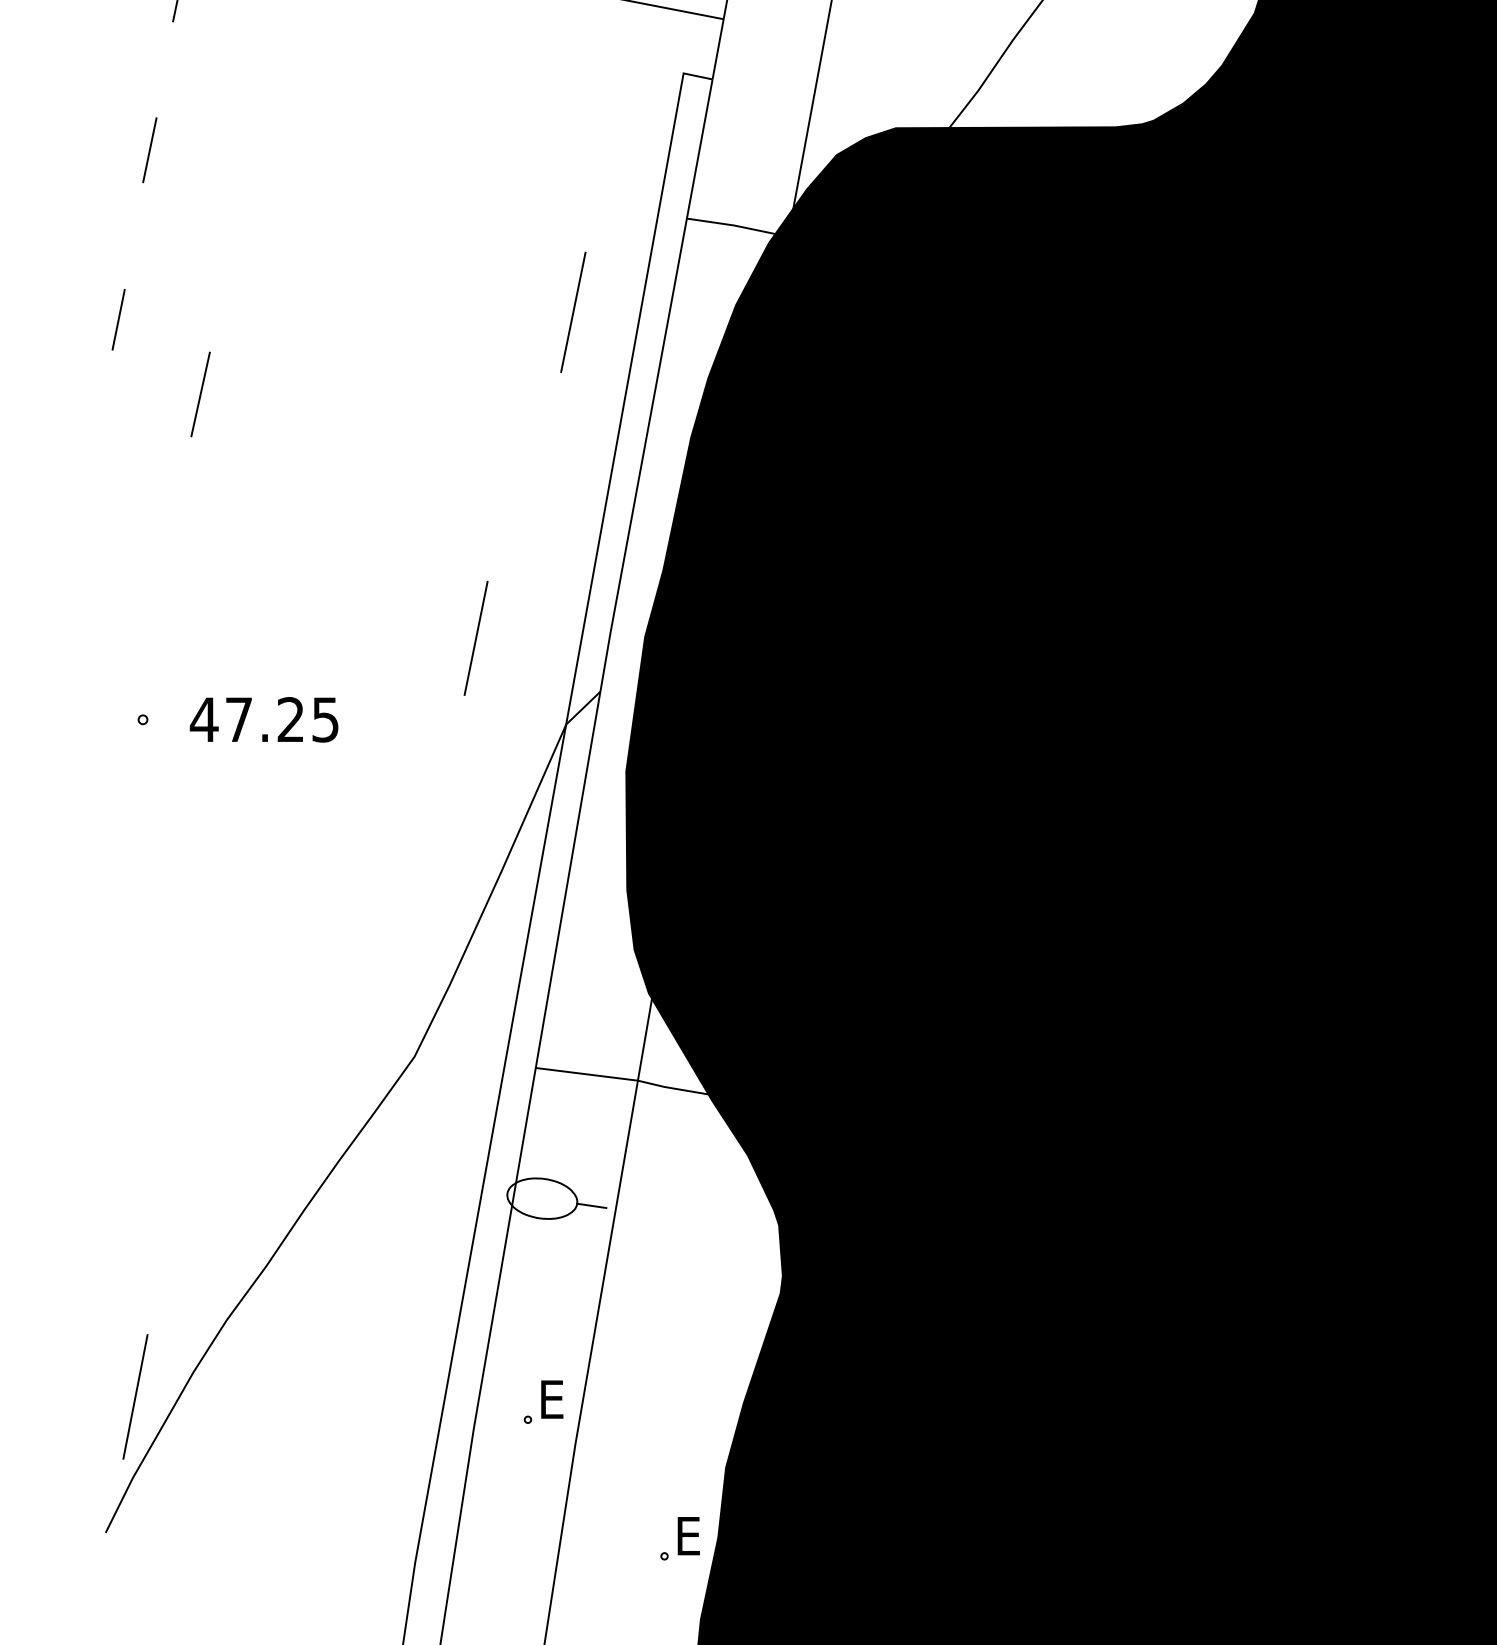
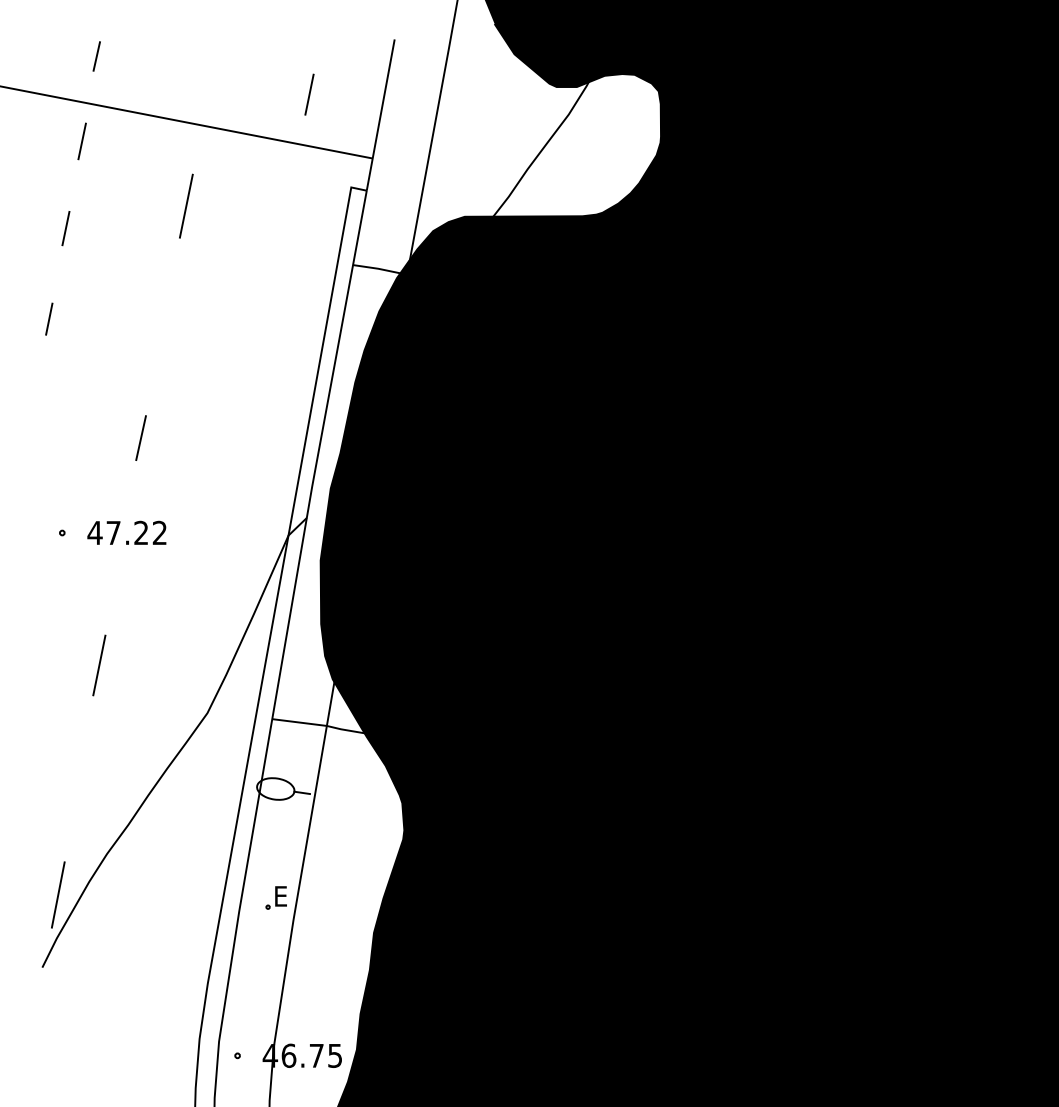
line: (573, 311) -> (186, 205), moved
line: (199, 393) -> (140, 437), moved
line: (476, 638) -> (99, 665), moved
text: (324, 718) -> (159, 532), 47.25 -> 47.22
part: (678, 1538) -> (348, 970), removed

